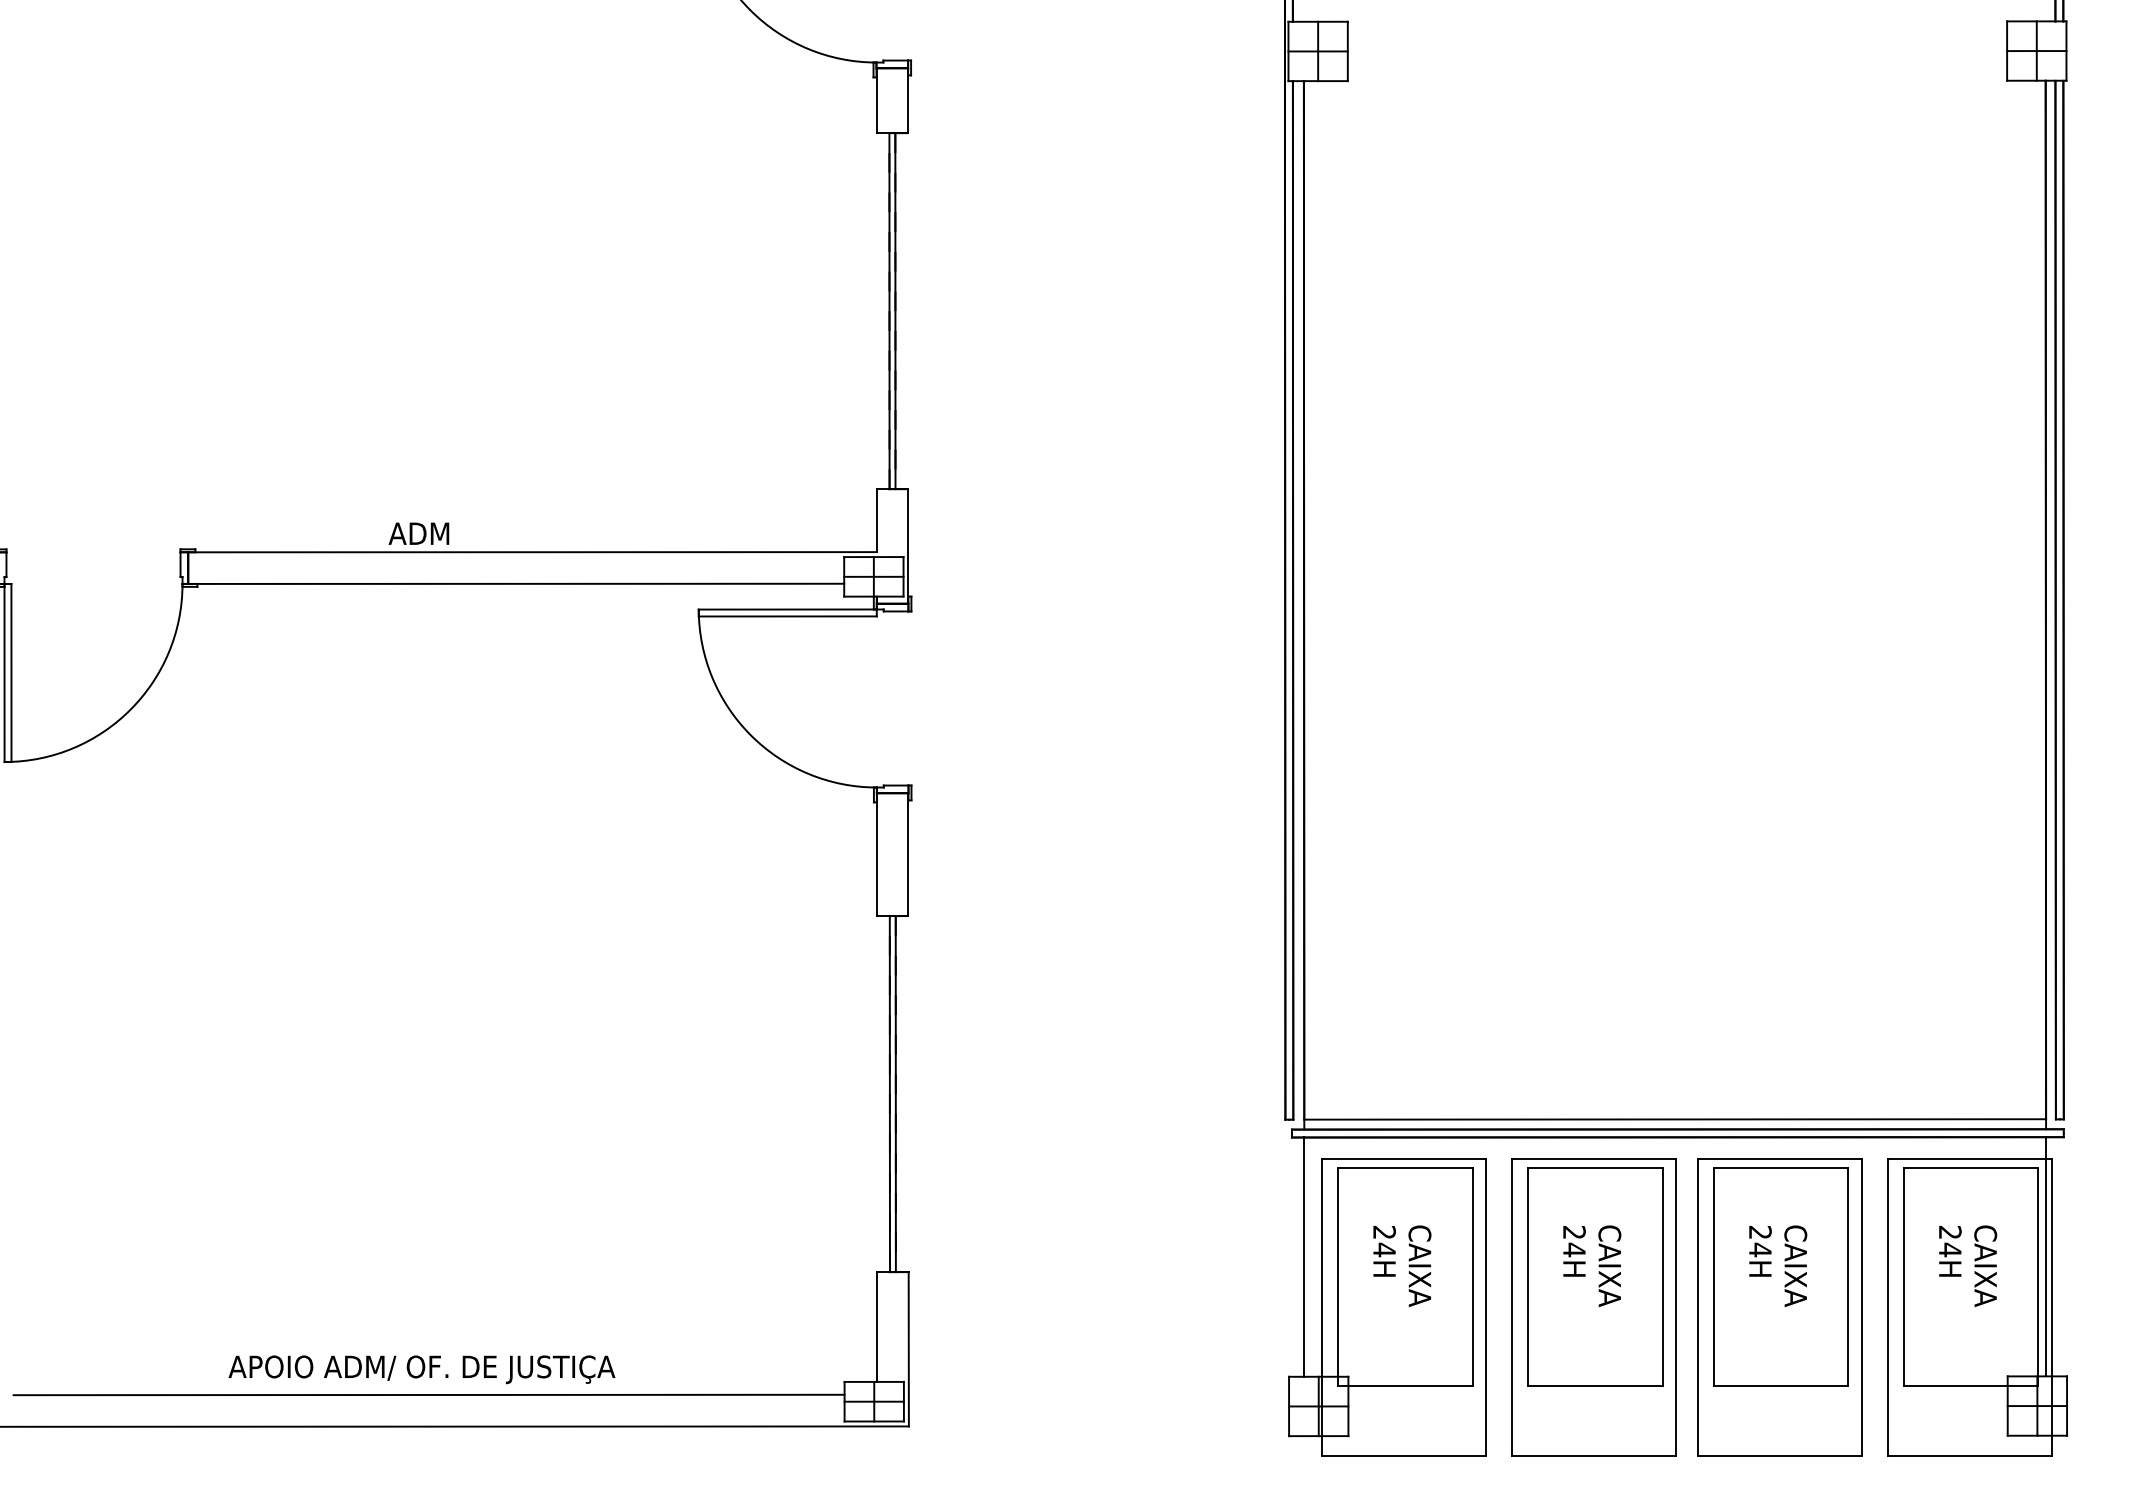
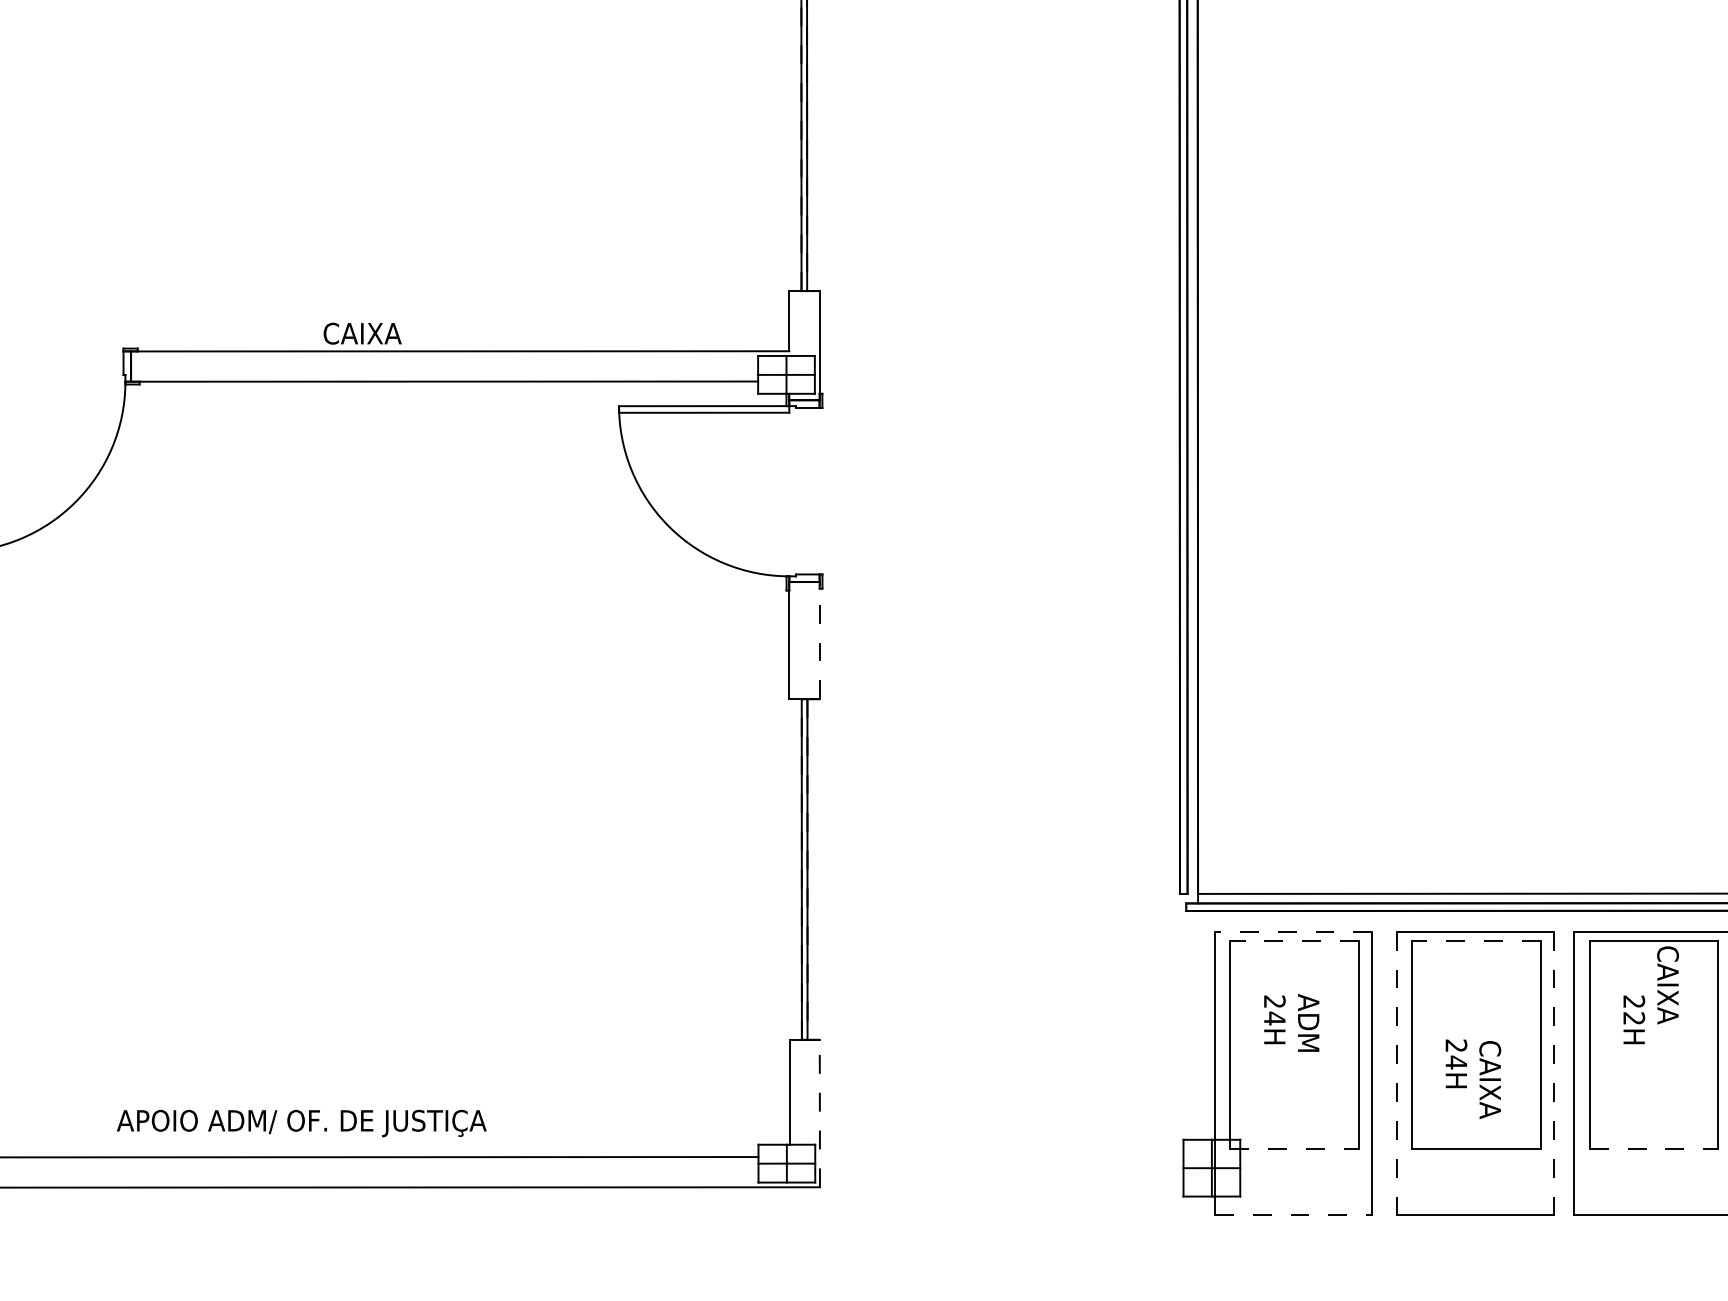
text: (429, 533) -> (361, 333), ADM -> CAIXA
line: (908, 854) -> (819, 640), solid -> dashed
line: (1403, 1159) -> (1292, 932), solid -> dashed
line: (1404, 1168) -> (1293, 940), solid -> dashed
line: (1594, 1168) -> (1475, 940), solid -> dashed
text: (1760, 1249) -> (1634, 1018), 24H -> 22H
text: (1574, 1251) -> (1456, 1063), moved
line: (1304, 1256) -> (1198, 1024), removed
text: (1419, 1265) -> (1308, 1033), CAIXA -> ADM
text: (1609, 1265) -> (1489, 1079), moved
text: (1795, 1265) -> (1667, 984), moved
line: (1676, 1307) -> (1553, 1073), solid -> dashed
line: (1511, 1308) -> (1396, 1074), solid -> dashed
line: (908, 1348) -> (819, 1112), solid -> dashed
text: (421, 1369) -> (301, 1123), moved
line: (1405, 1386) -> (1294, 1149), solid -> dashed
line: (1781, 1386) -> (1654, 1149), solid -> dashed
line: (1404, 1455) -> (1293, 1215), solid -> dashed

